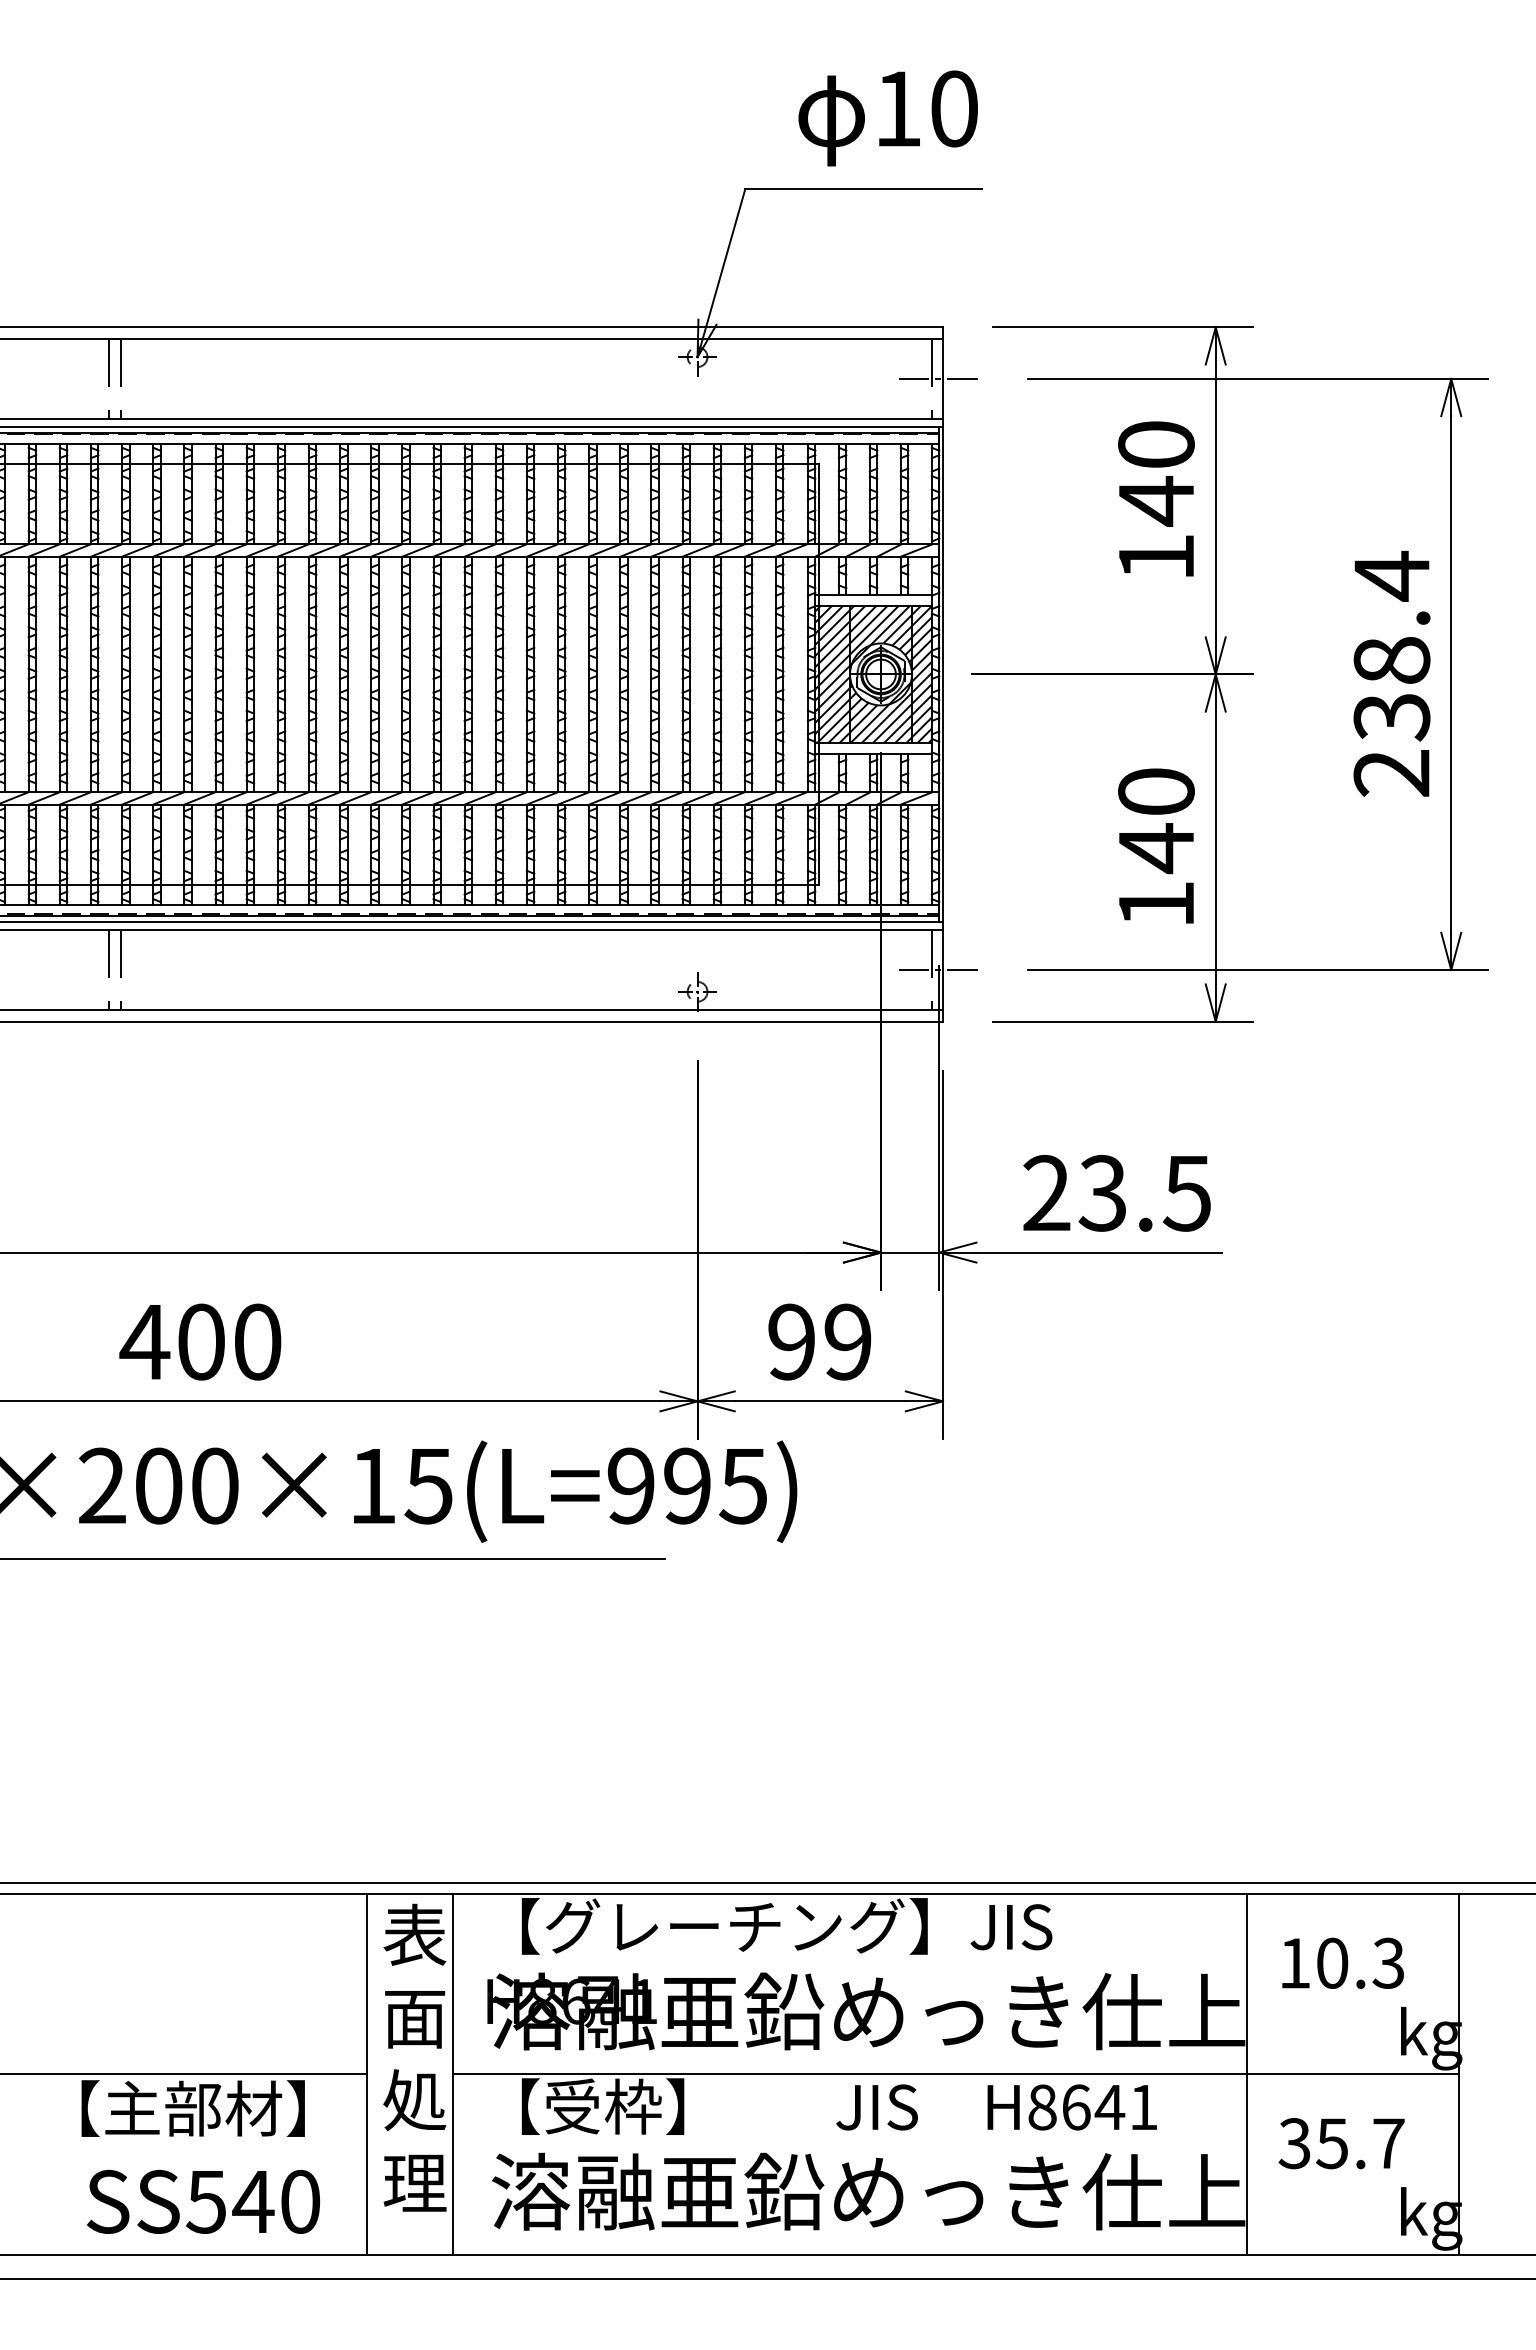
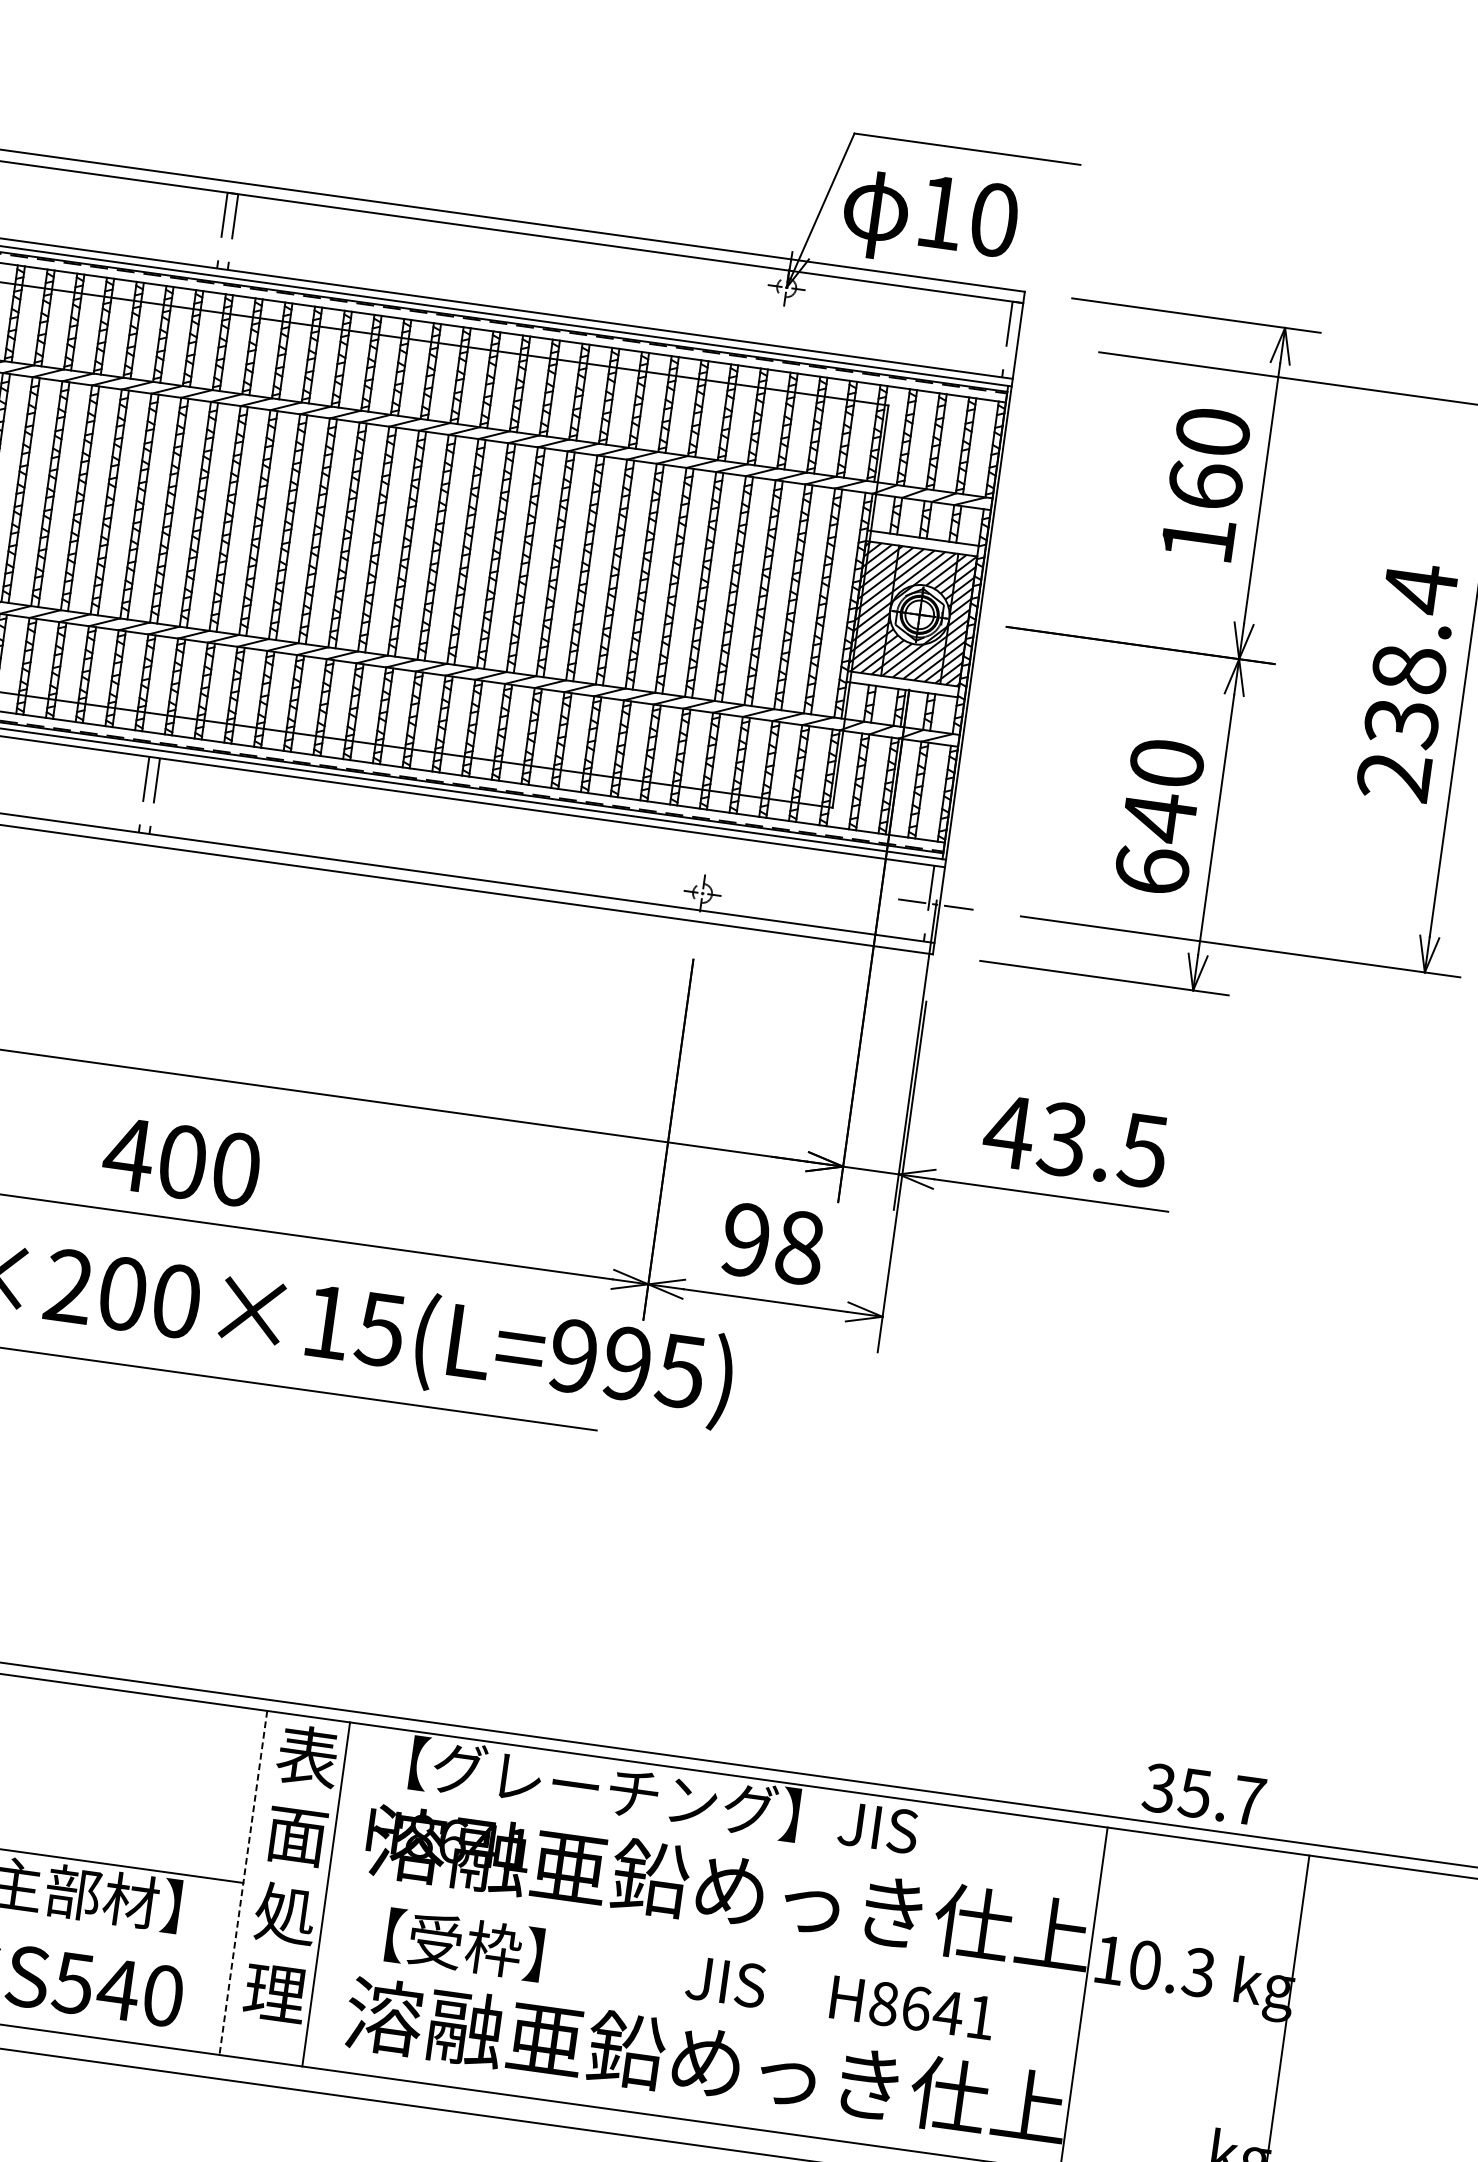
text: (887, 118) -> (929, 220), moved
line: (938, 378) -> (1013, 339), removed
text: (1156, 501) -> (1205, 486), 140 -> 160
text: (1156, 903) -> (1152, 869), 140 -> 640
text: (1046, 1192) -> (1009, 1131), 23.5 -> 43.5
text: (847, 1341) -> (799, 1247), 99 -> 98
text: (1342, 1962) -> (1154, 1965), moved
line: (366, 2074) -> (243, 1882), solid -> dashed
line: (955, 2074) -> (805, 1960), removed
text: (1341, 2143) -> (1203, 1794), moved

